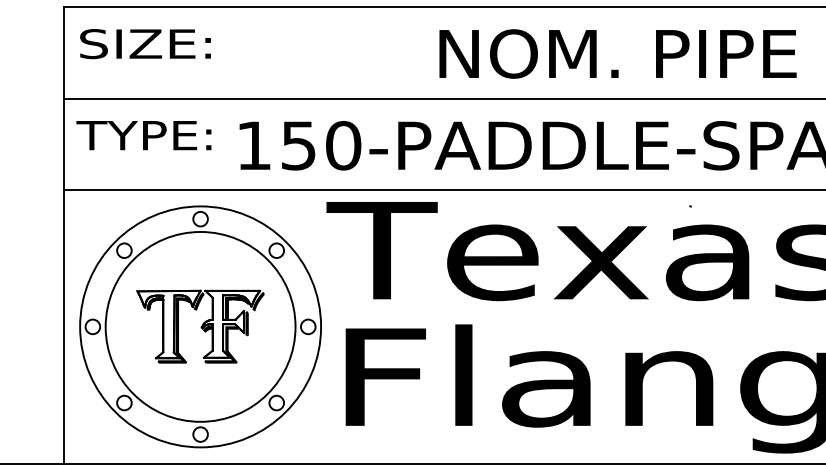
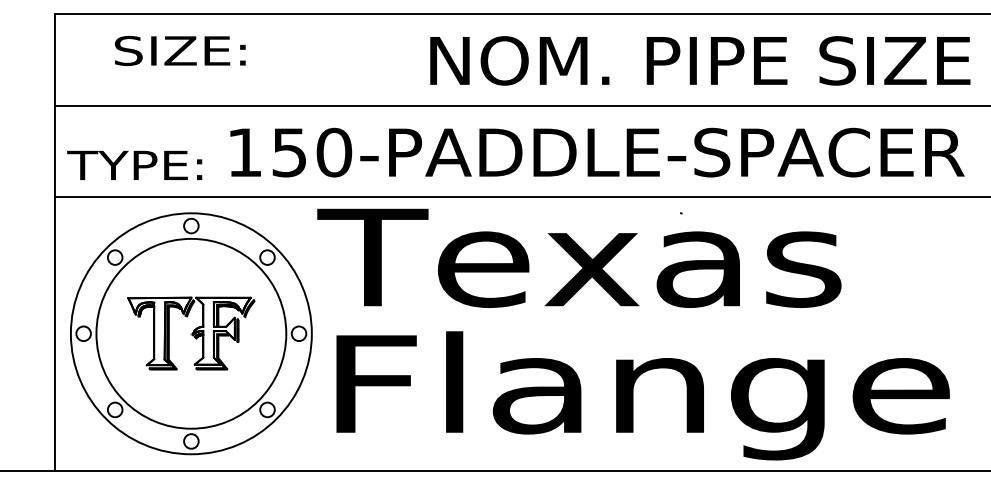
text: (145, 43) -> (180, 50), moved
text: (143, 134) -> (134, 164), moved

